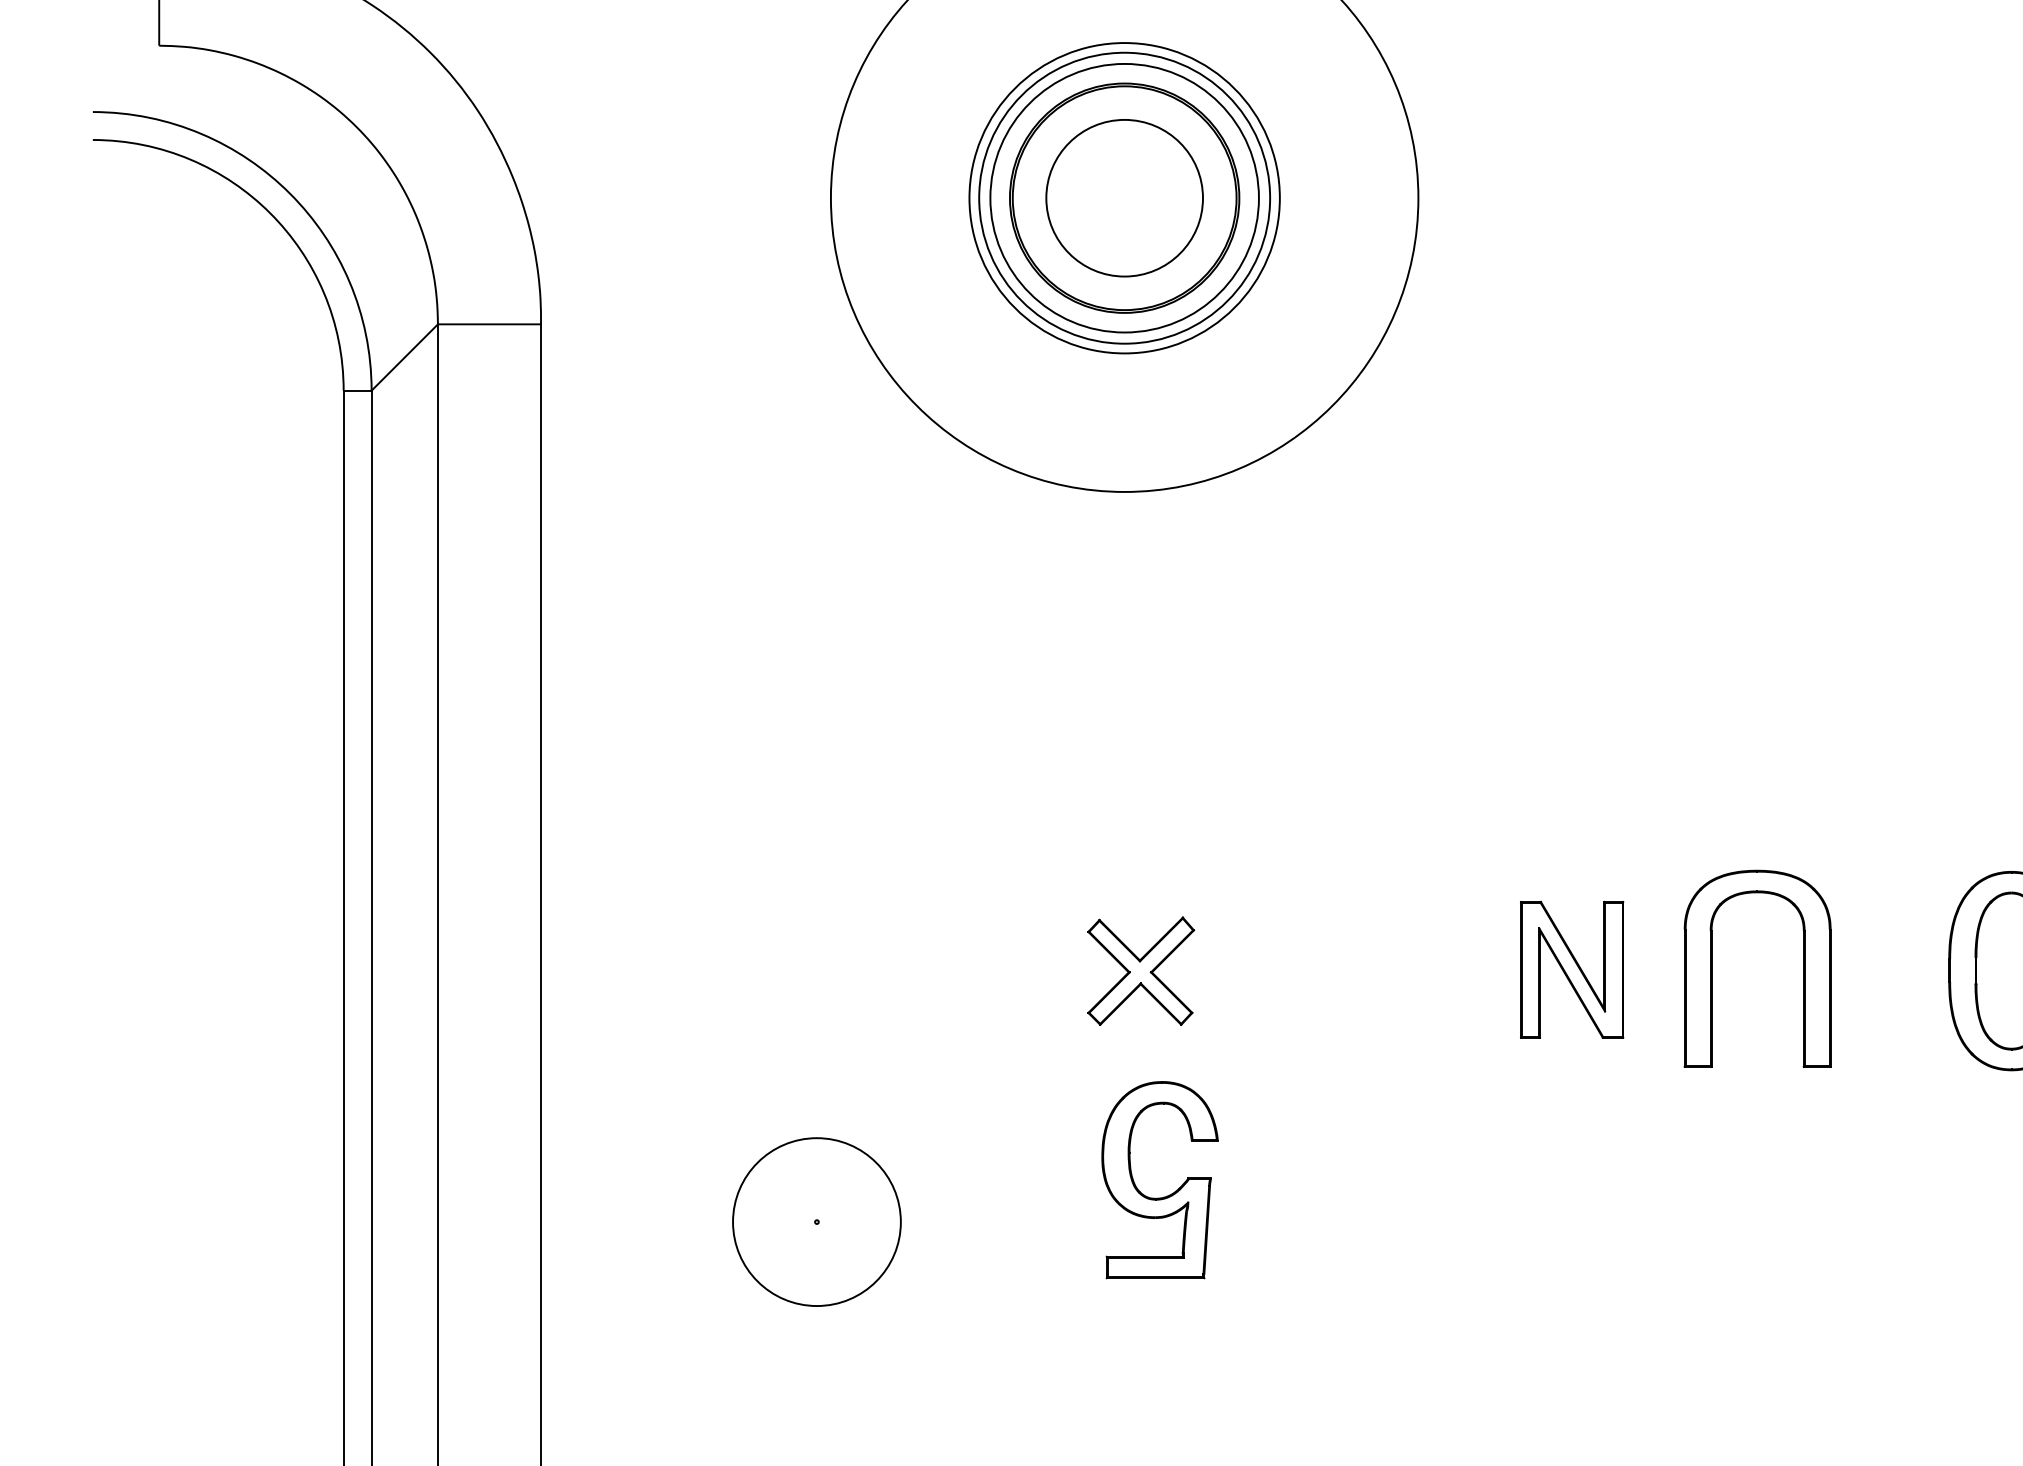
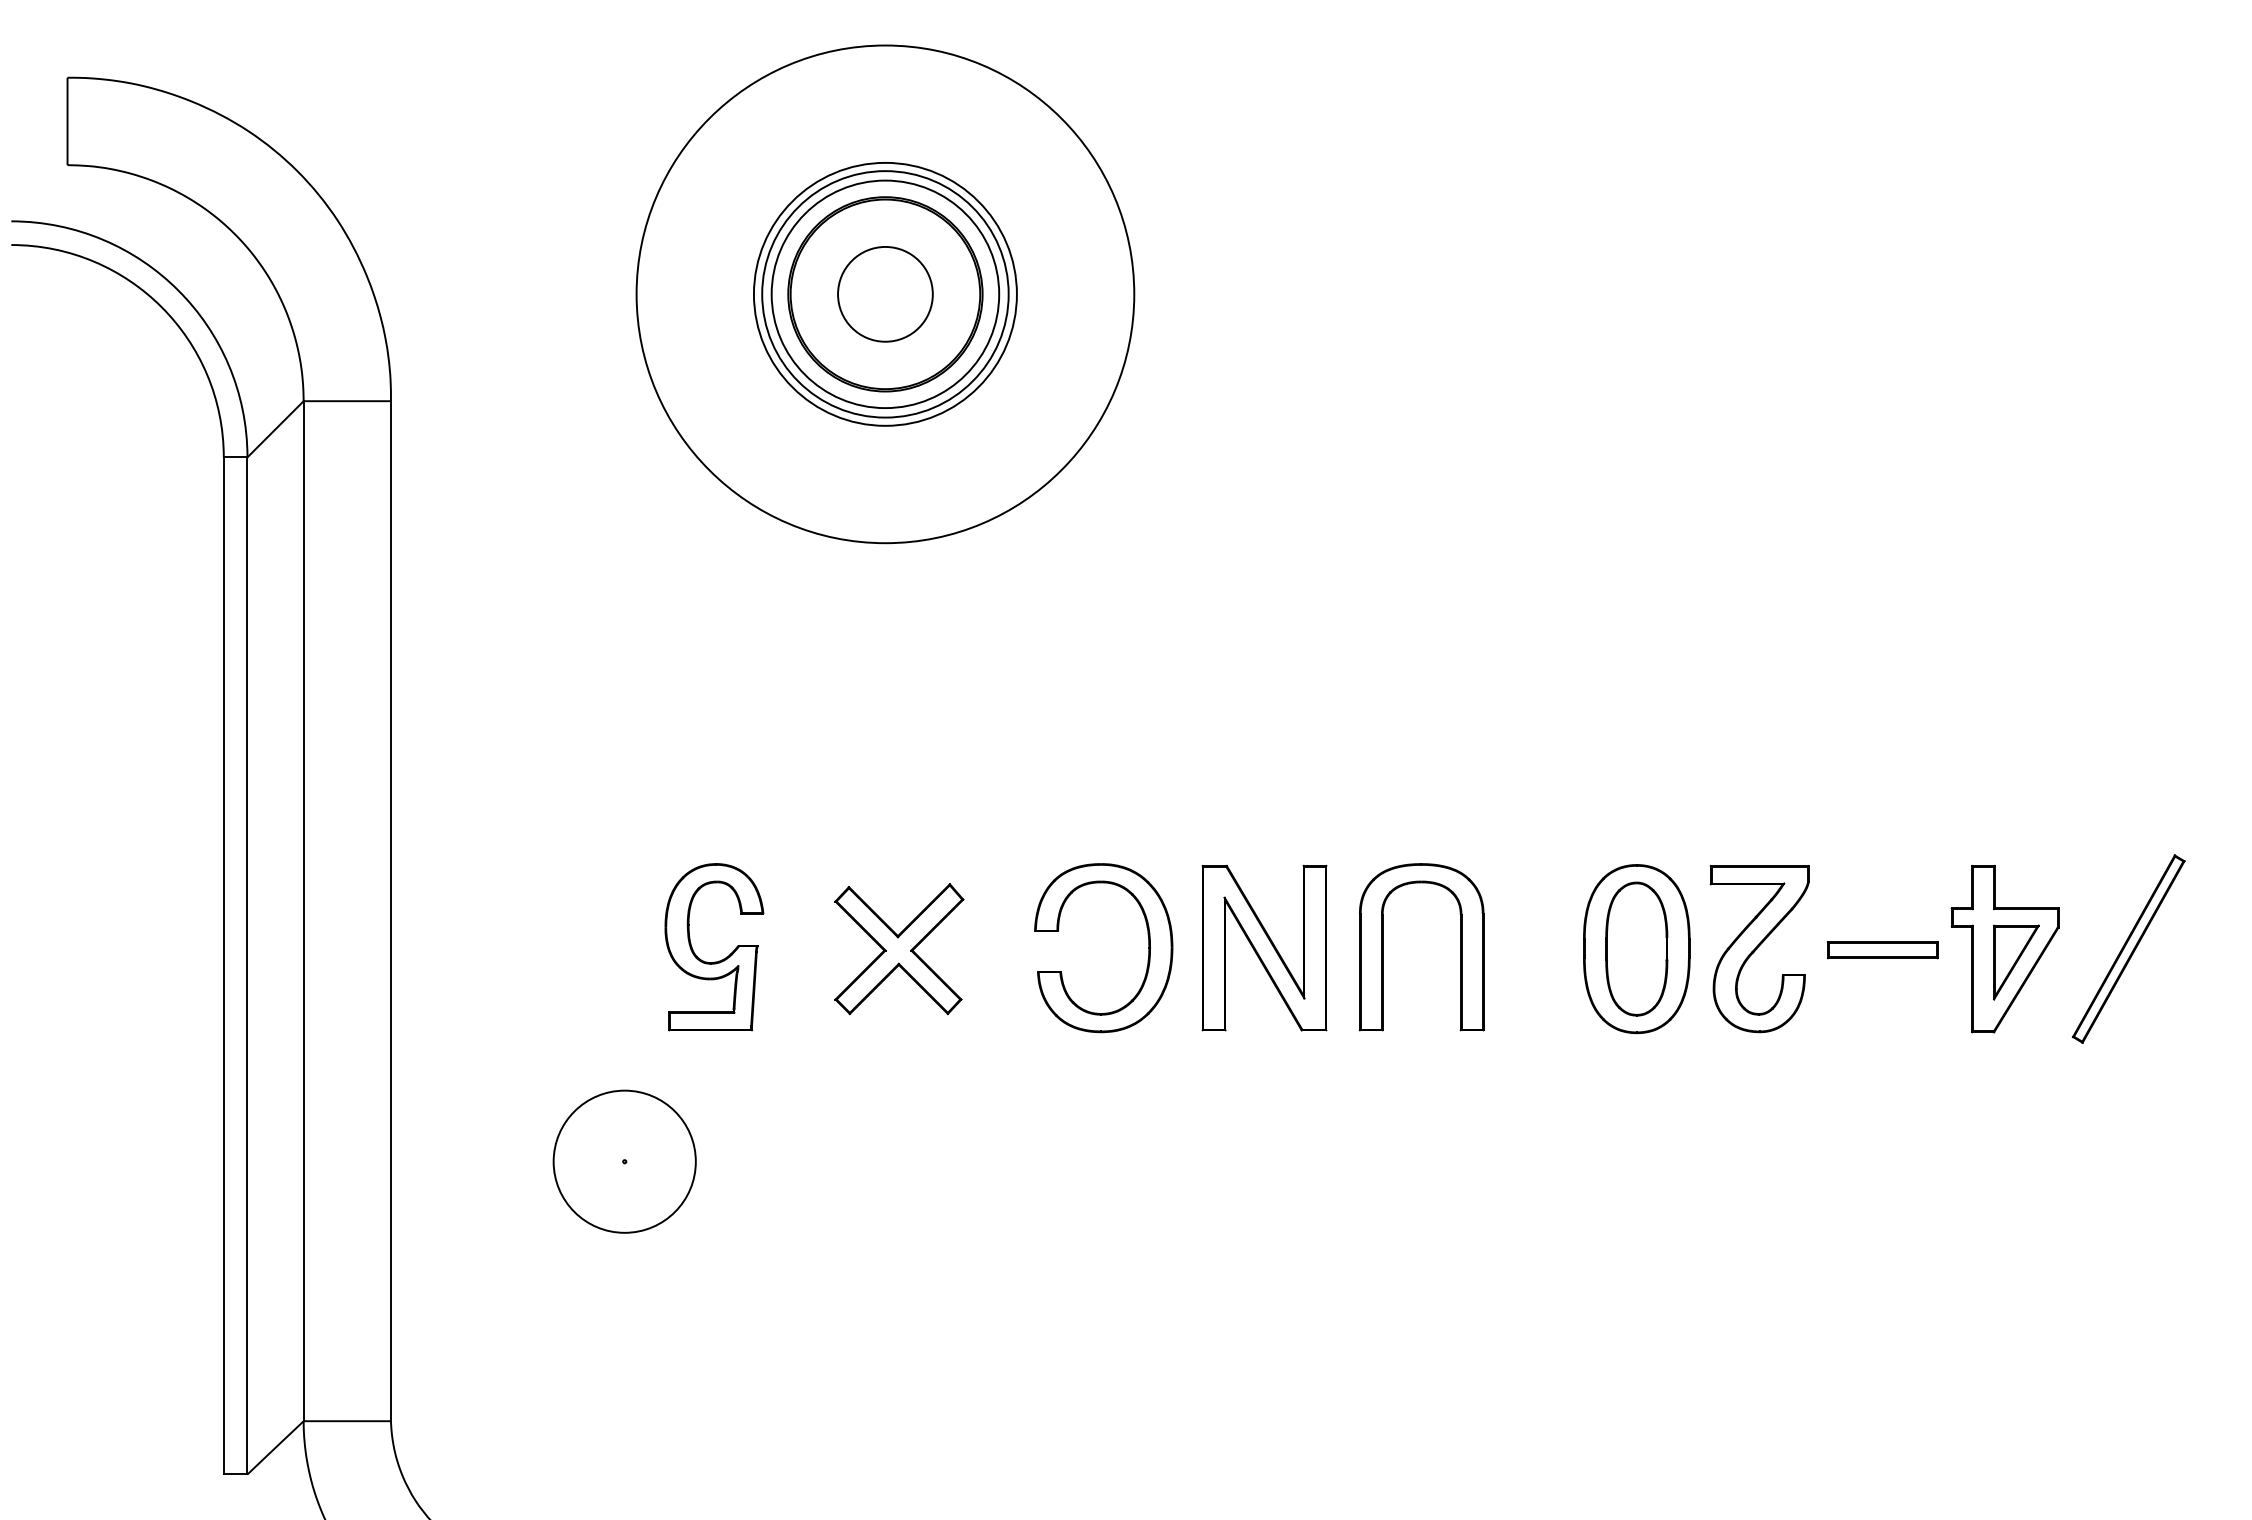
circle: (1124, 197) -> (885, 293), size x0.71
part: (1572, 969) -> (1264, 947), size x1.43
part: (1435, 970) -> (1148, 948), added
part: (1141, 971) -> (899, 949), size x1.43
part: (1168, 1194) -> (721, 959), moved

